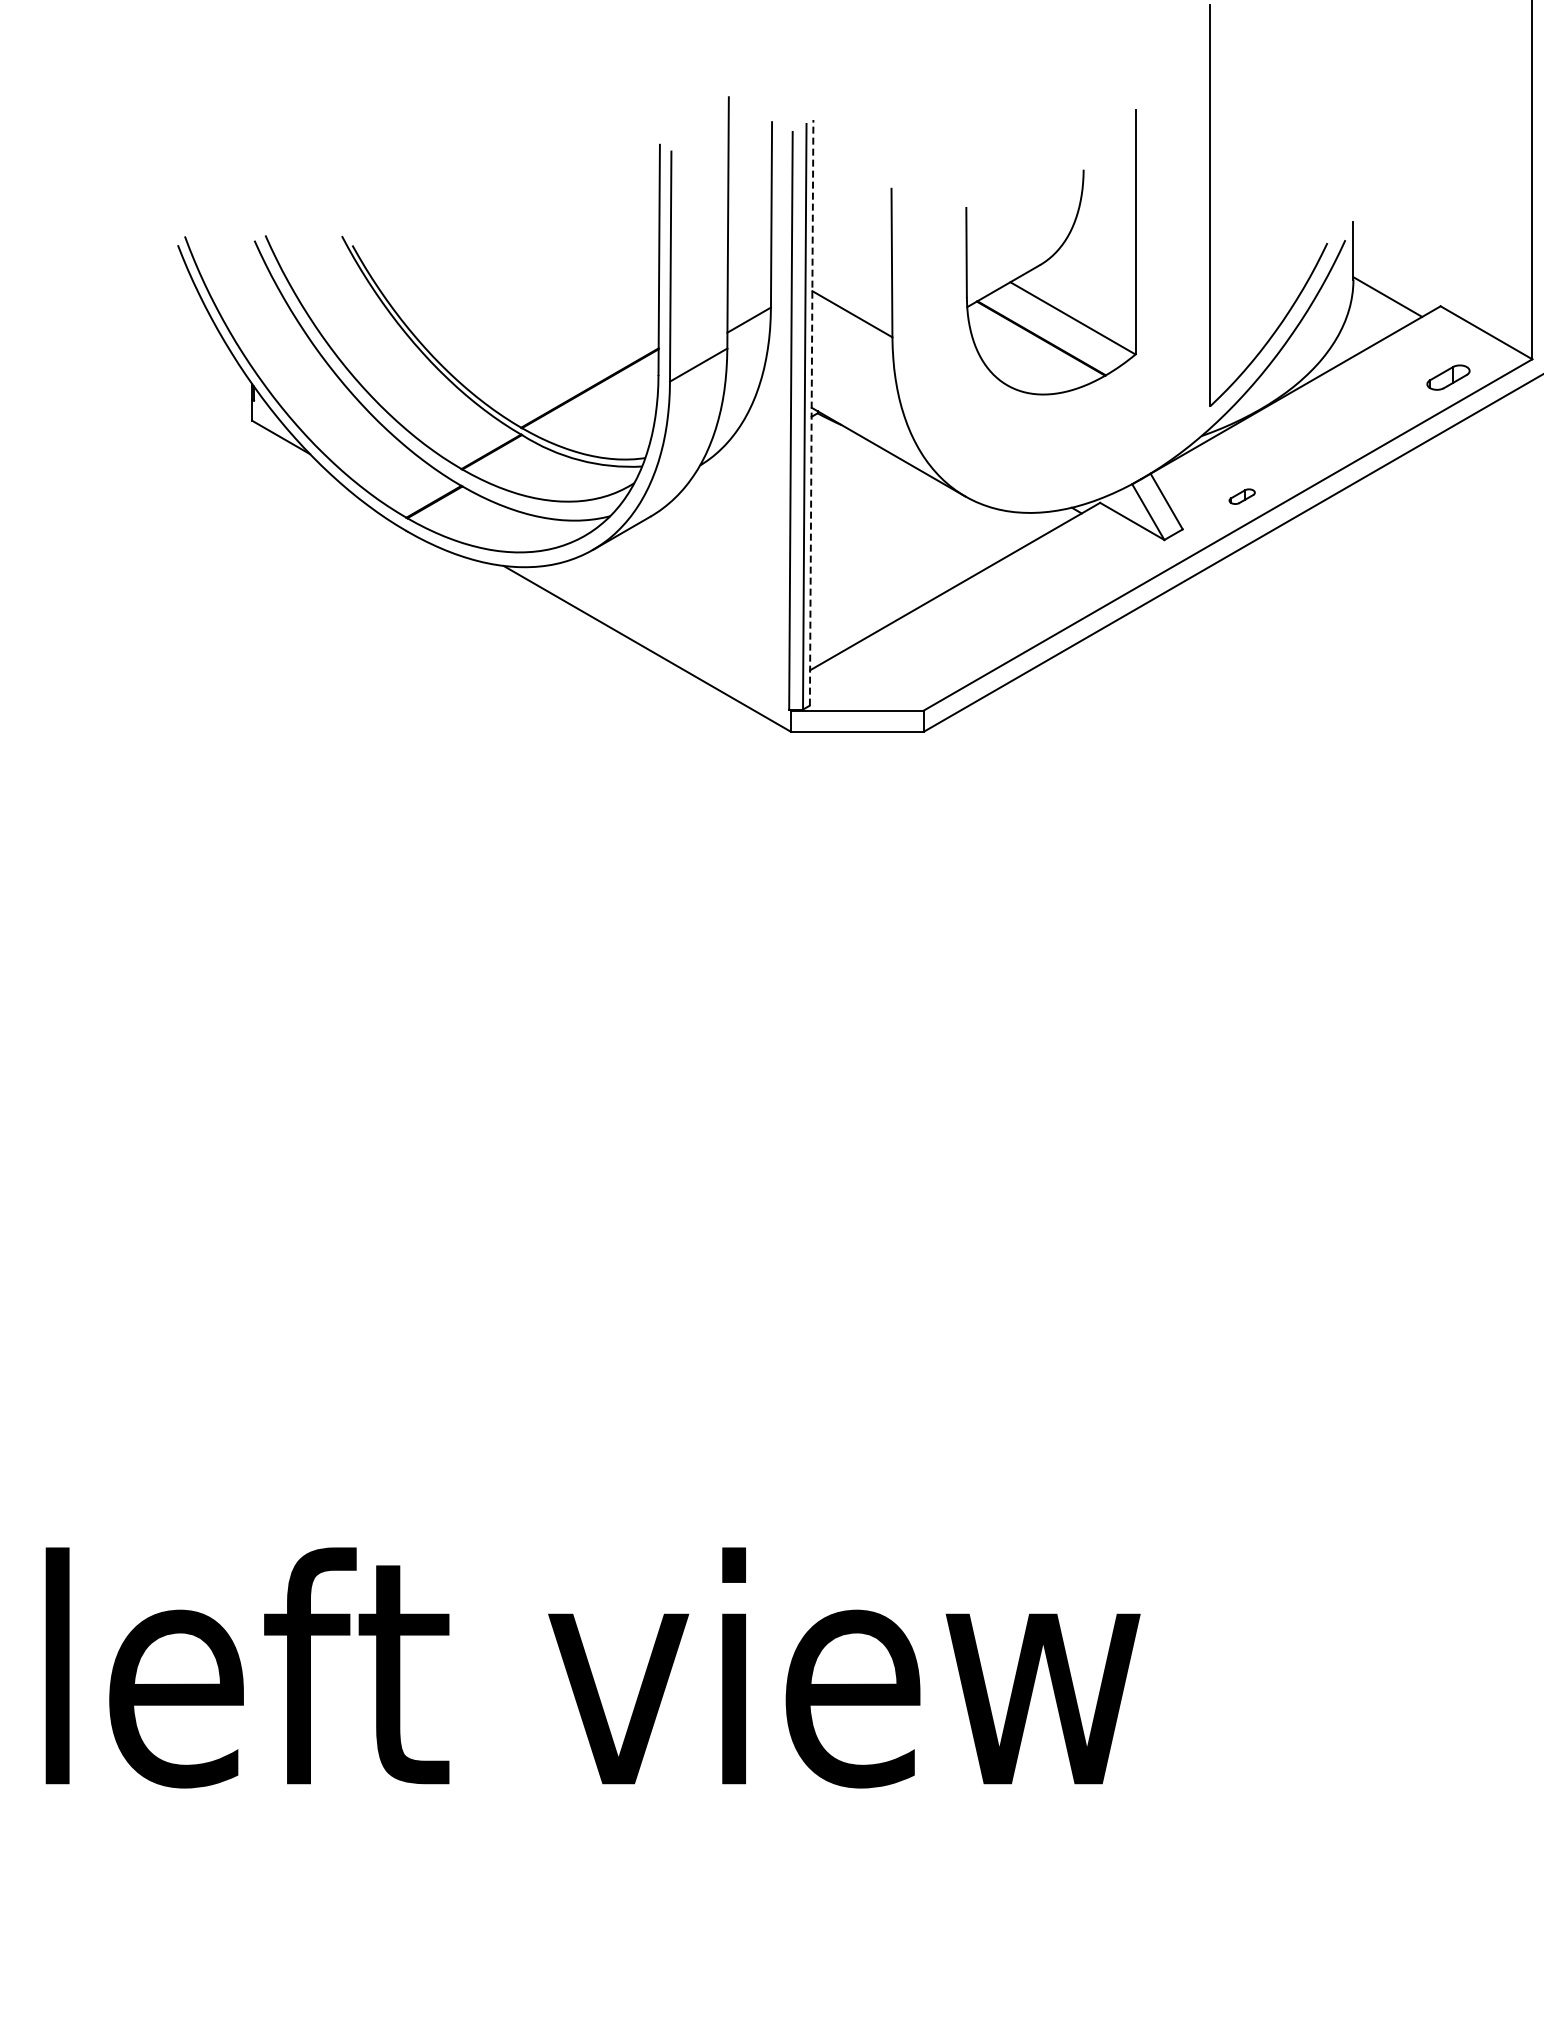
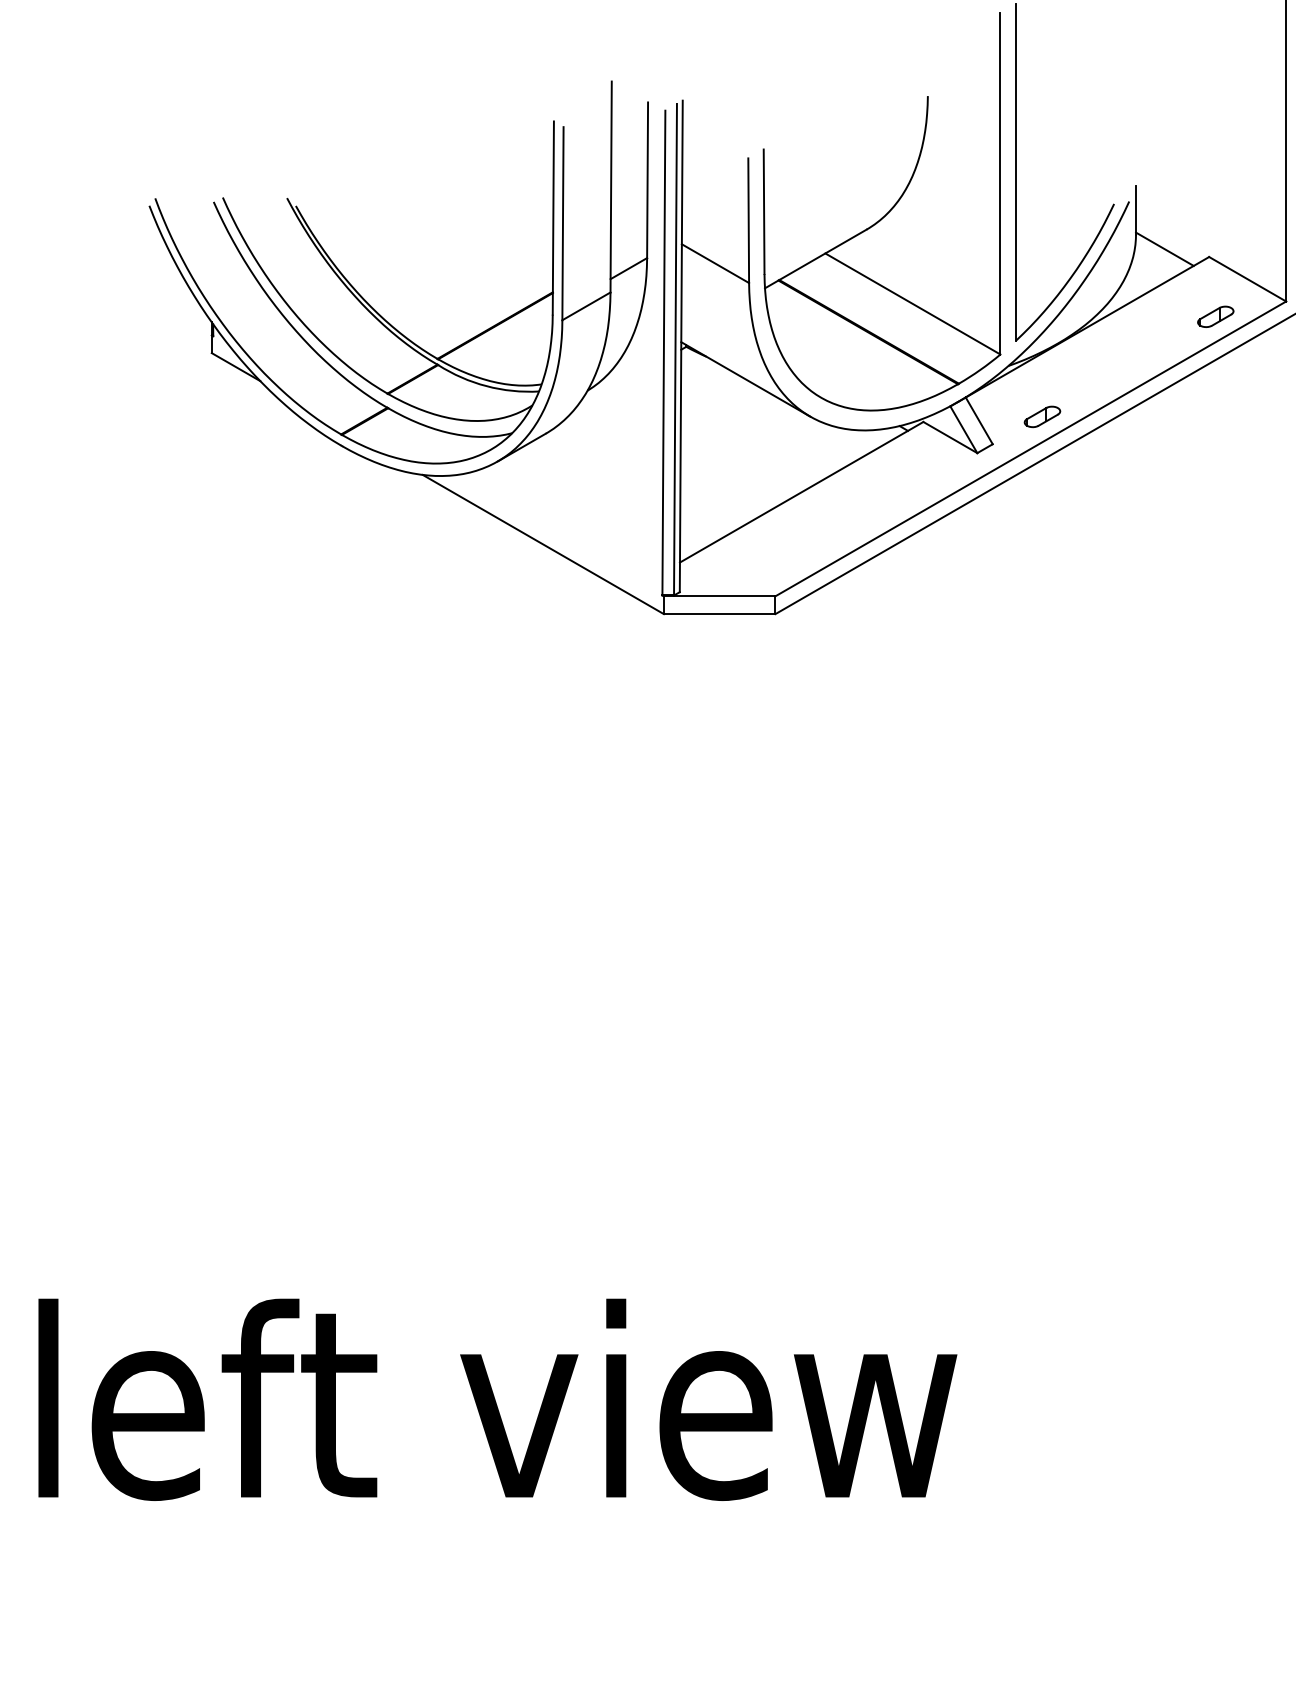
part: (1050, 252) -> (881, 211), size x1.67
line: (811, 412) -> (681, 346), dashed -> solid
part: (1242, 496) -> (1042, 416), size x1.67

